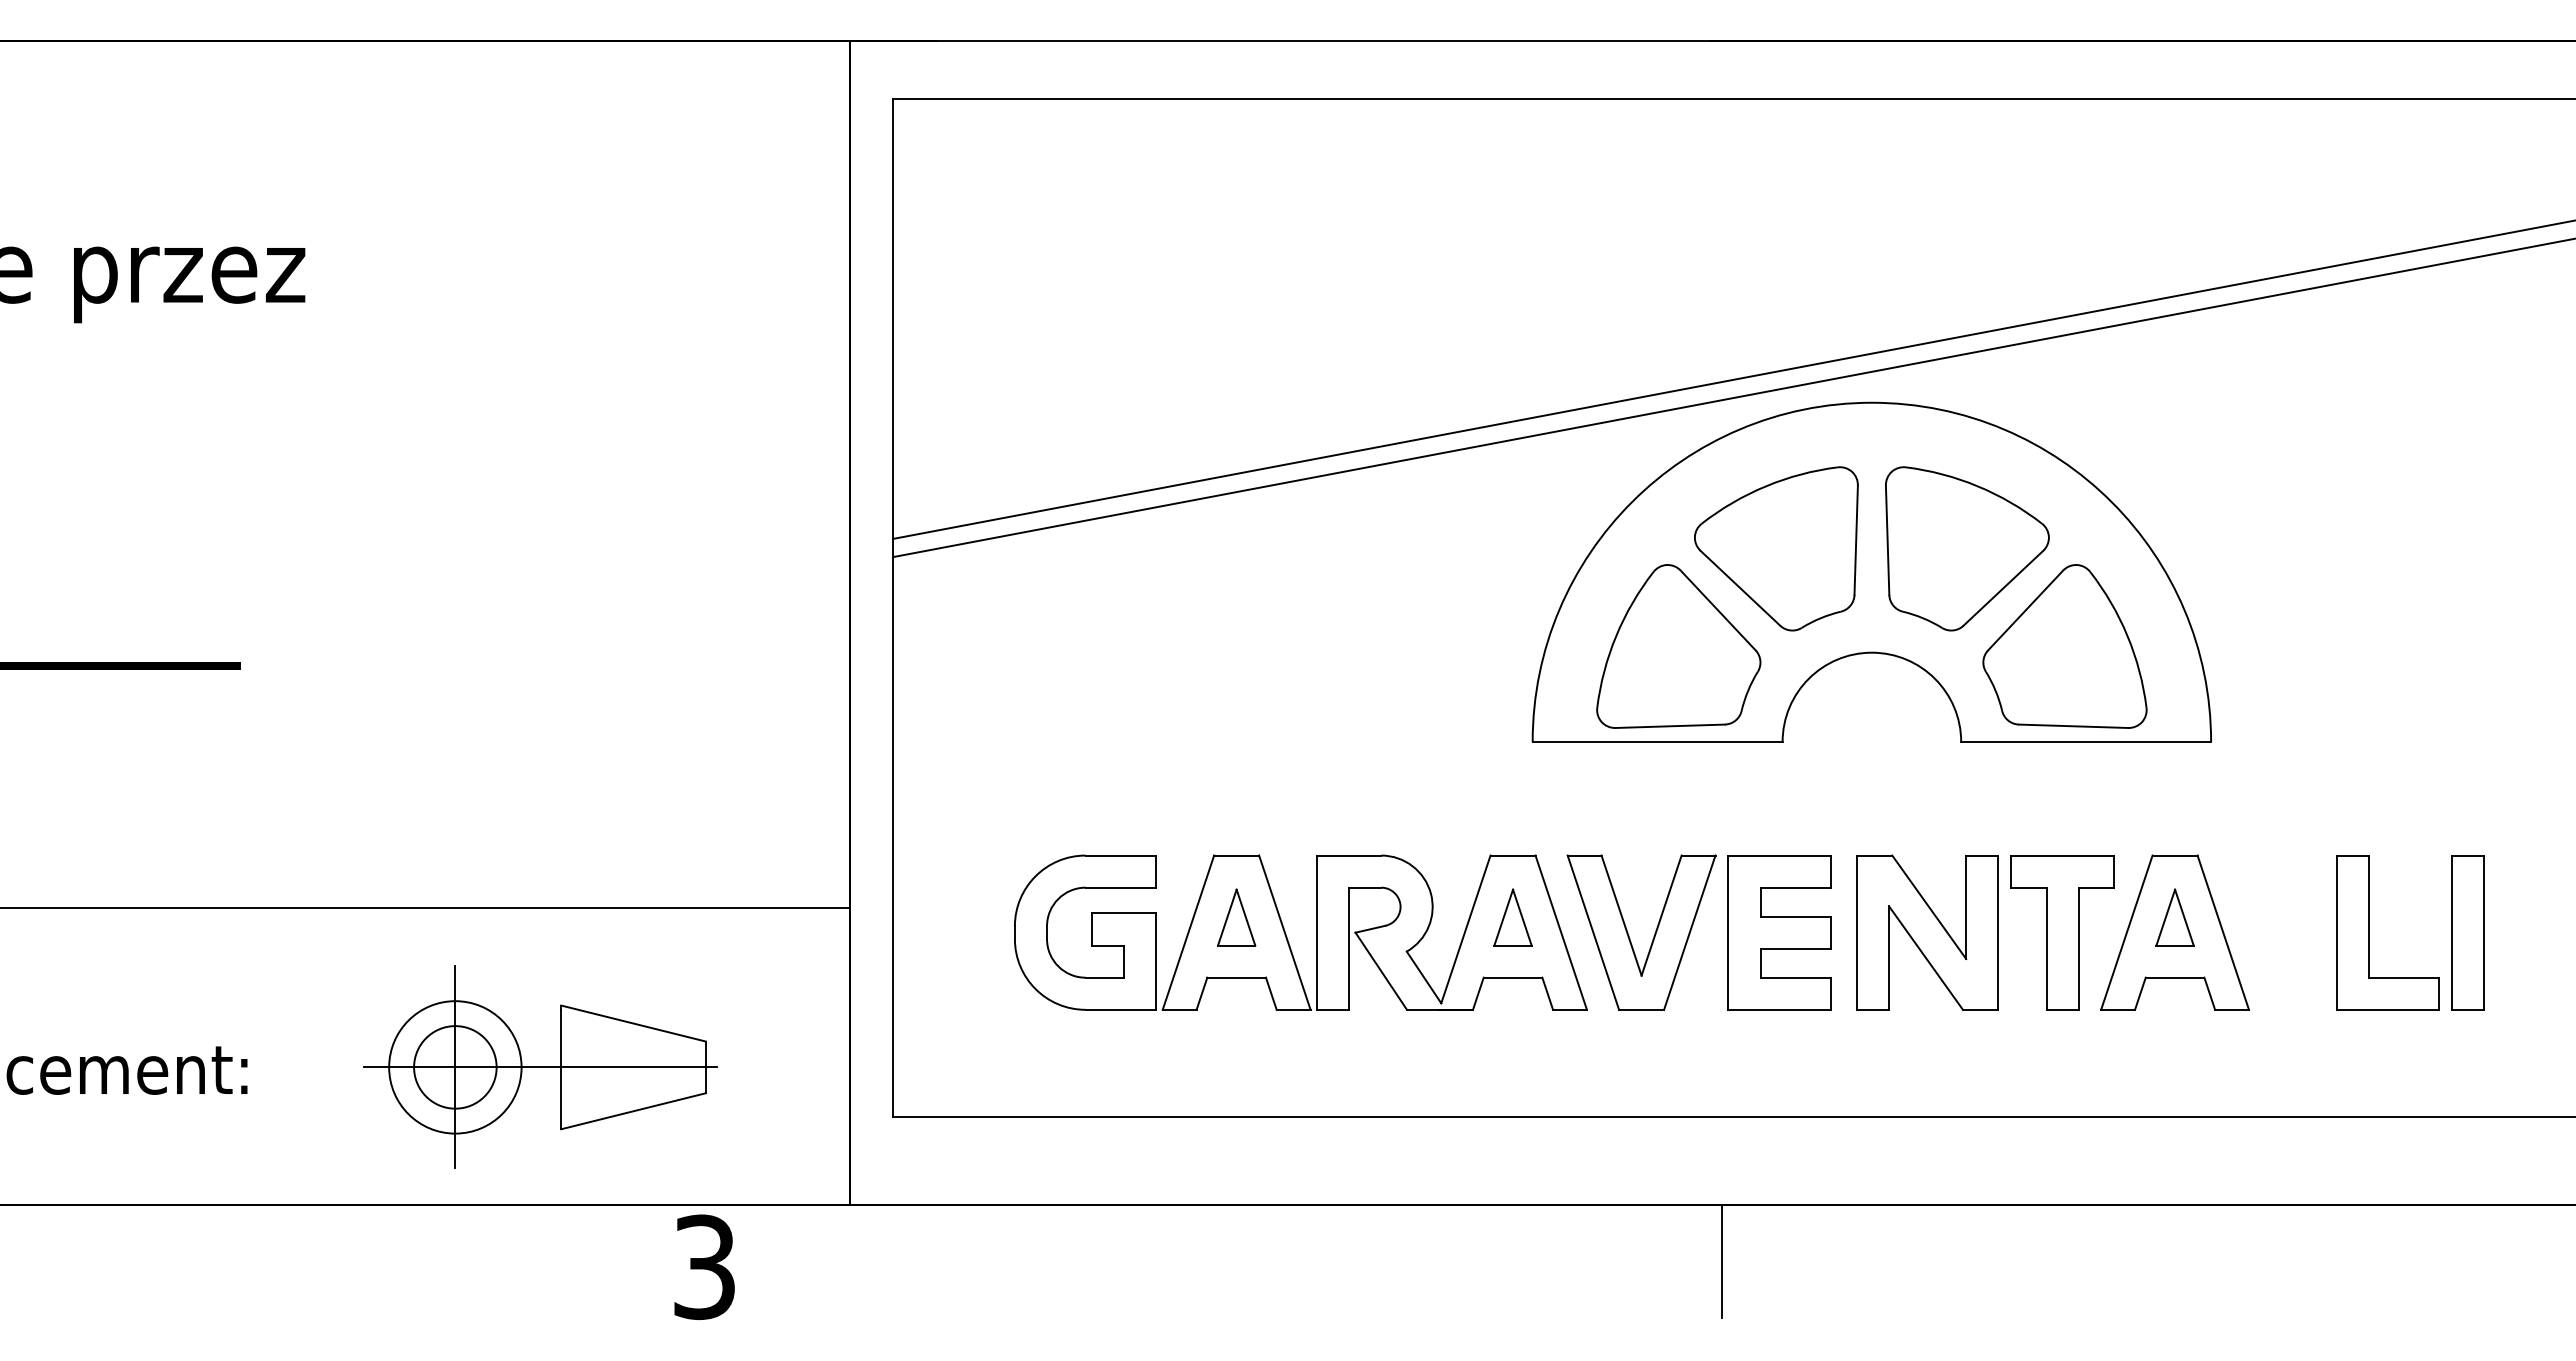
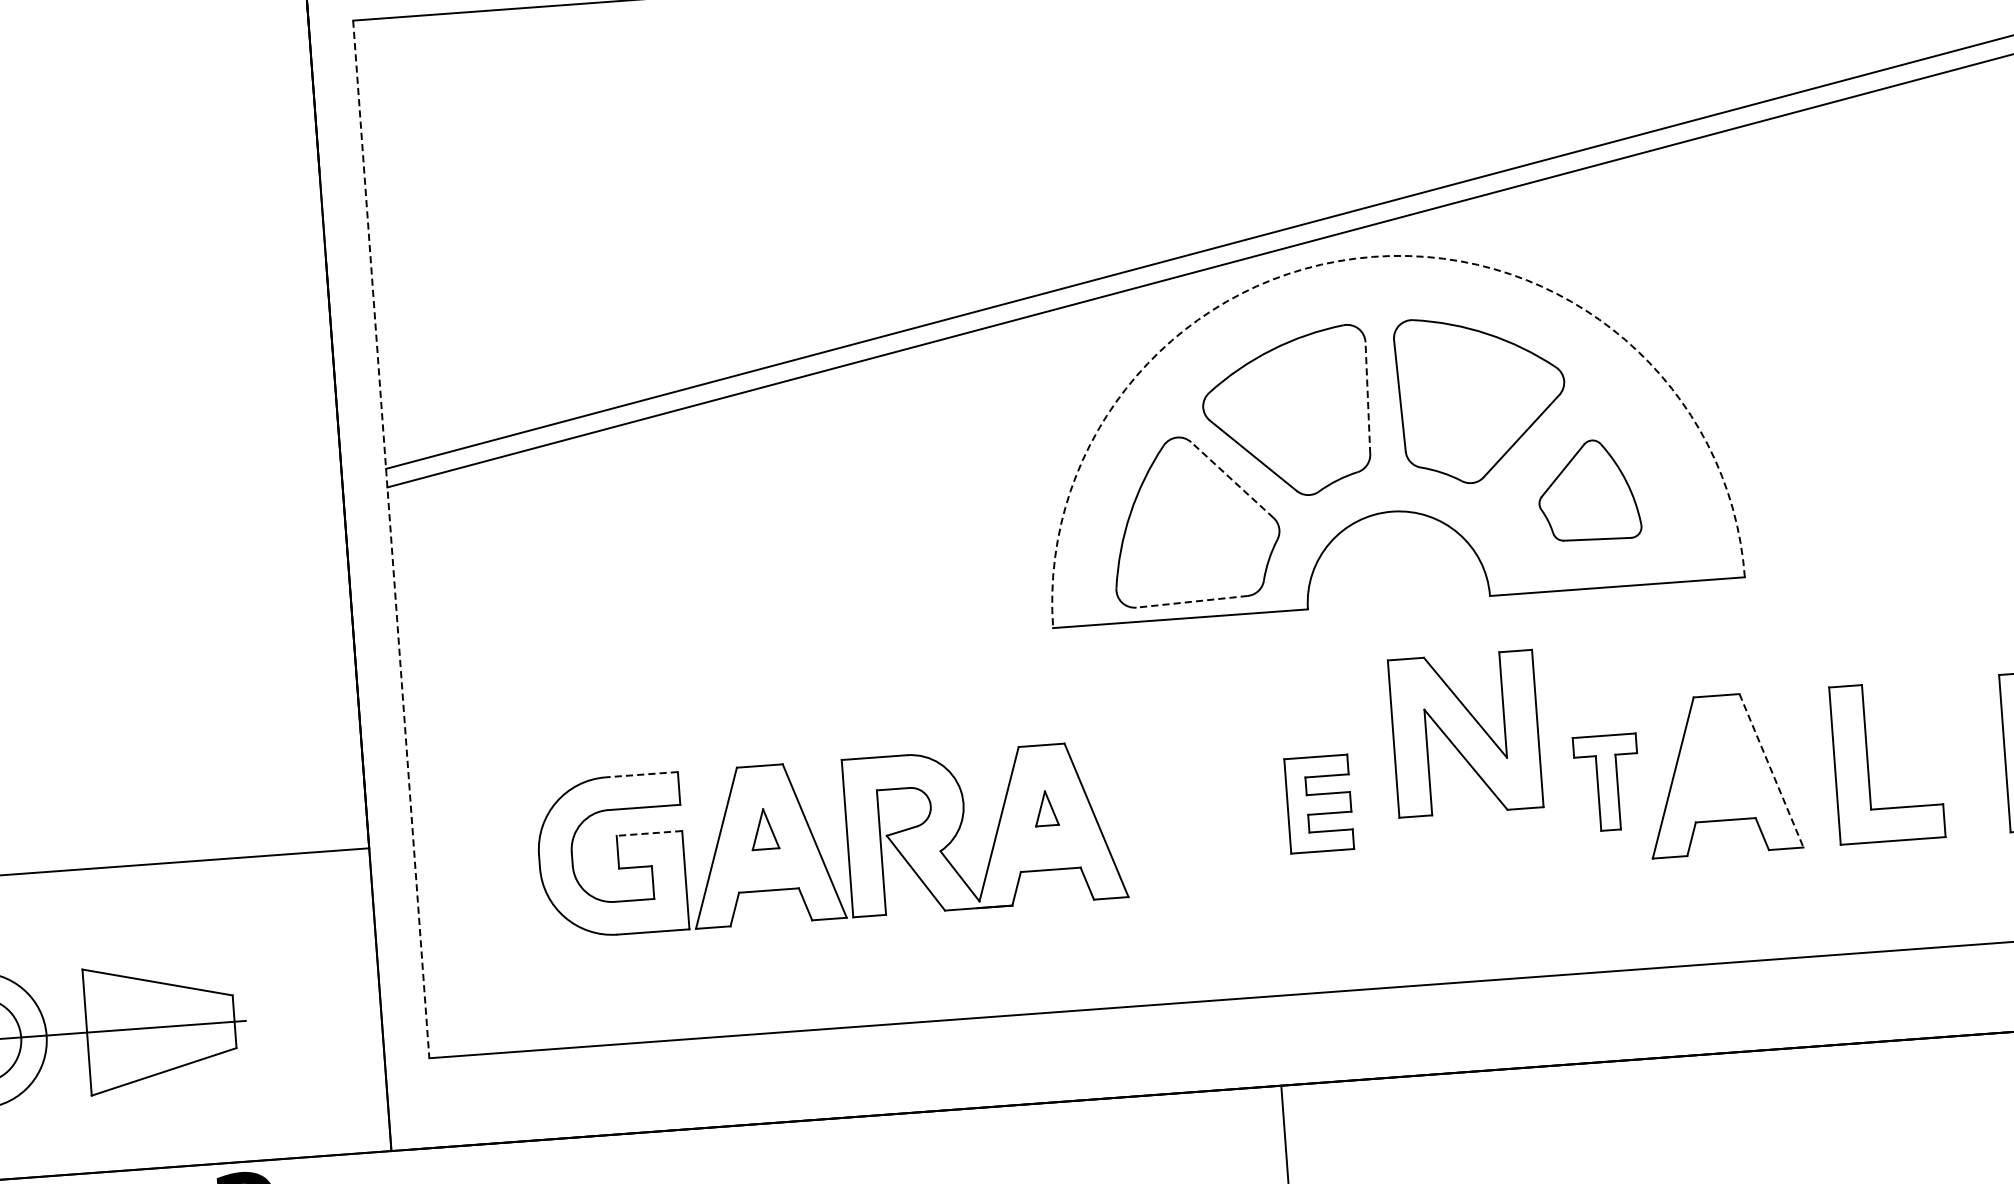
arc: (1871, 402) -> (1373, 256), solid -> dashed
line: (1856, 540) -> (1368, 398), solid -> dashed
line: (893, 608) -> (391, 539), solid -> dashed
line: (1718, 610) -> (1232, 480), solid -> dashed
part: (2064, 646) -> (1588, 490), size x0.6
line: (1670, 726) -> (1192, 601), solid -> dashed
line: (1120, 855) -> (641, 774), solid -> dashed
line: (1123, 913) -> (648, 833), solid -> dashed
part: (1236, 917) -> (764, 829), size x0.7
part: (1512, 917) -> (1045, 808), size x0.6
part: (2174, 917) -> (1720, 758), removed
part: (1779, 932) -> (1319, 803), size x0.6
part: (1927, 932) -> (1465, 733), moved
part: (2062, 932) -> (1607, 782), size x0.6
part: (2369, 932) -> (1868, 763), moved
line: (2223, 933) -> (1771, 771), solid -> dashed
part: (1629, 935) -> (1166, 818), removed

